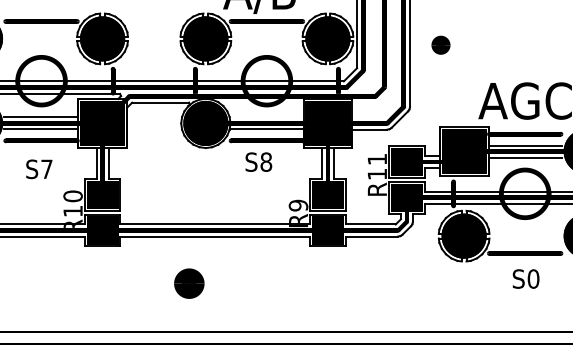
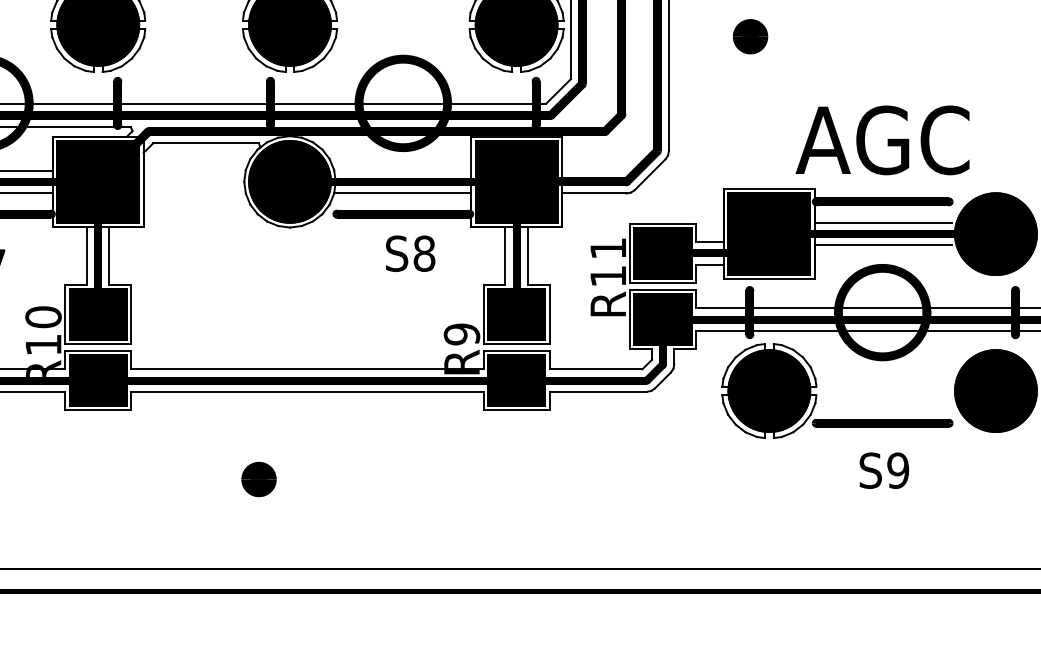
part: (440, 44) -> (749, 35), moved
text: (258, 161) -> (409, 252), moved
text: (533, 278) -> (898, 469), S0 -> S9
part: (188, 283) -> (257, 478), size x0.62

